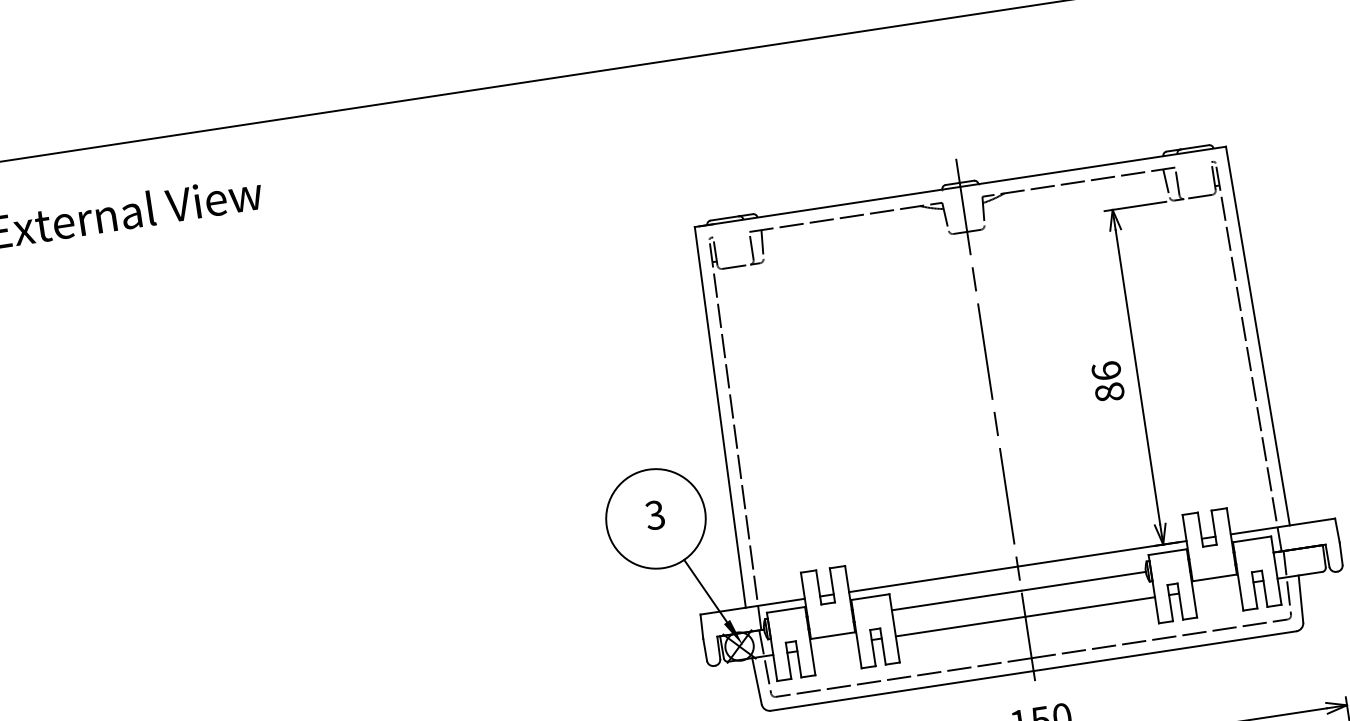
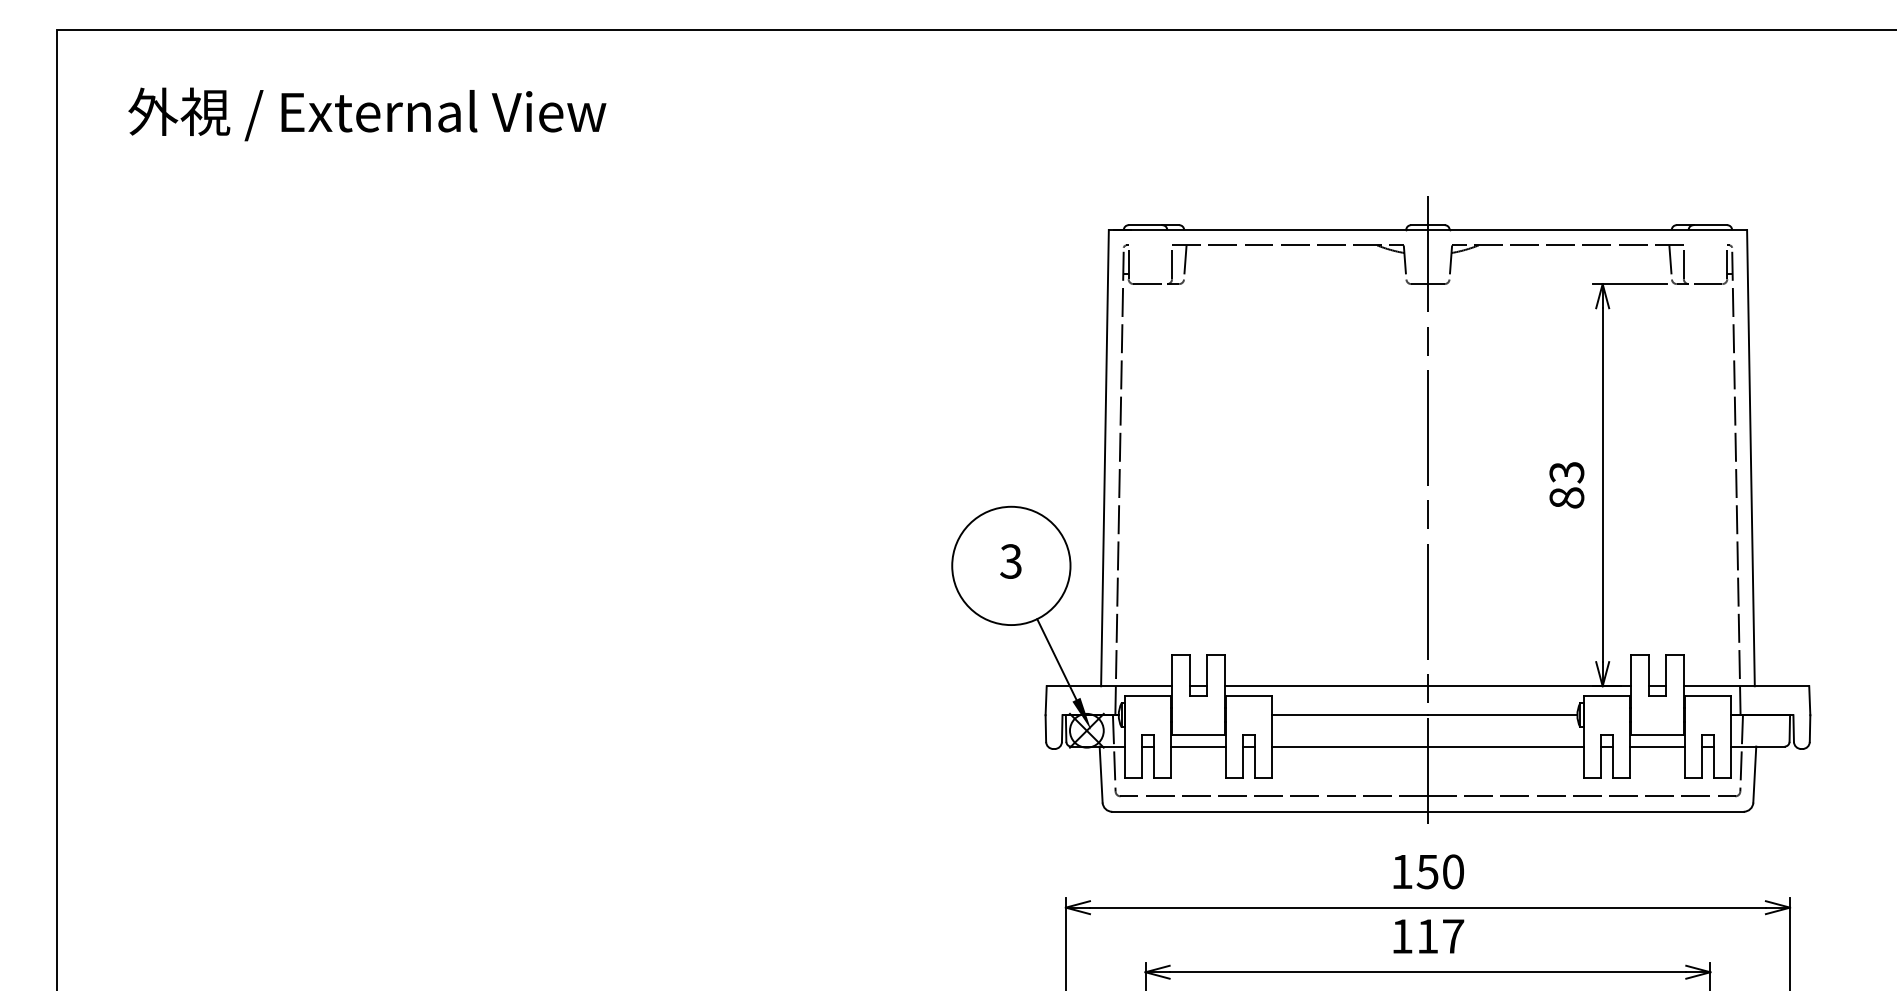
text: (1106, 371) -> (1566, 472), 86 -> 83
line: (1216, 587) -> (1657, 746), added
line: (834, 645) -> (1198, 746), added

